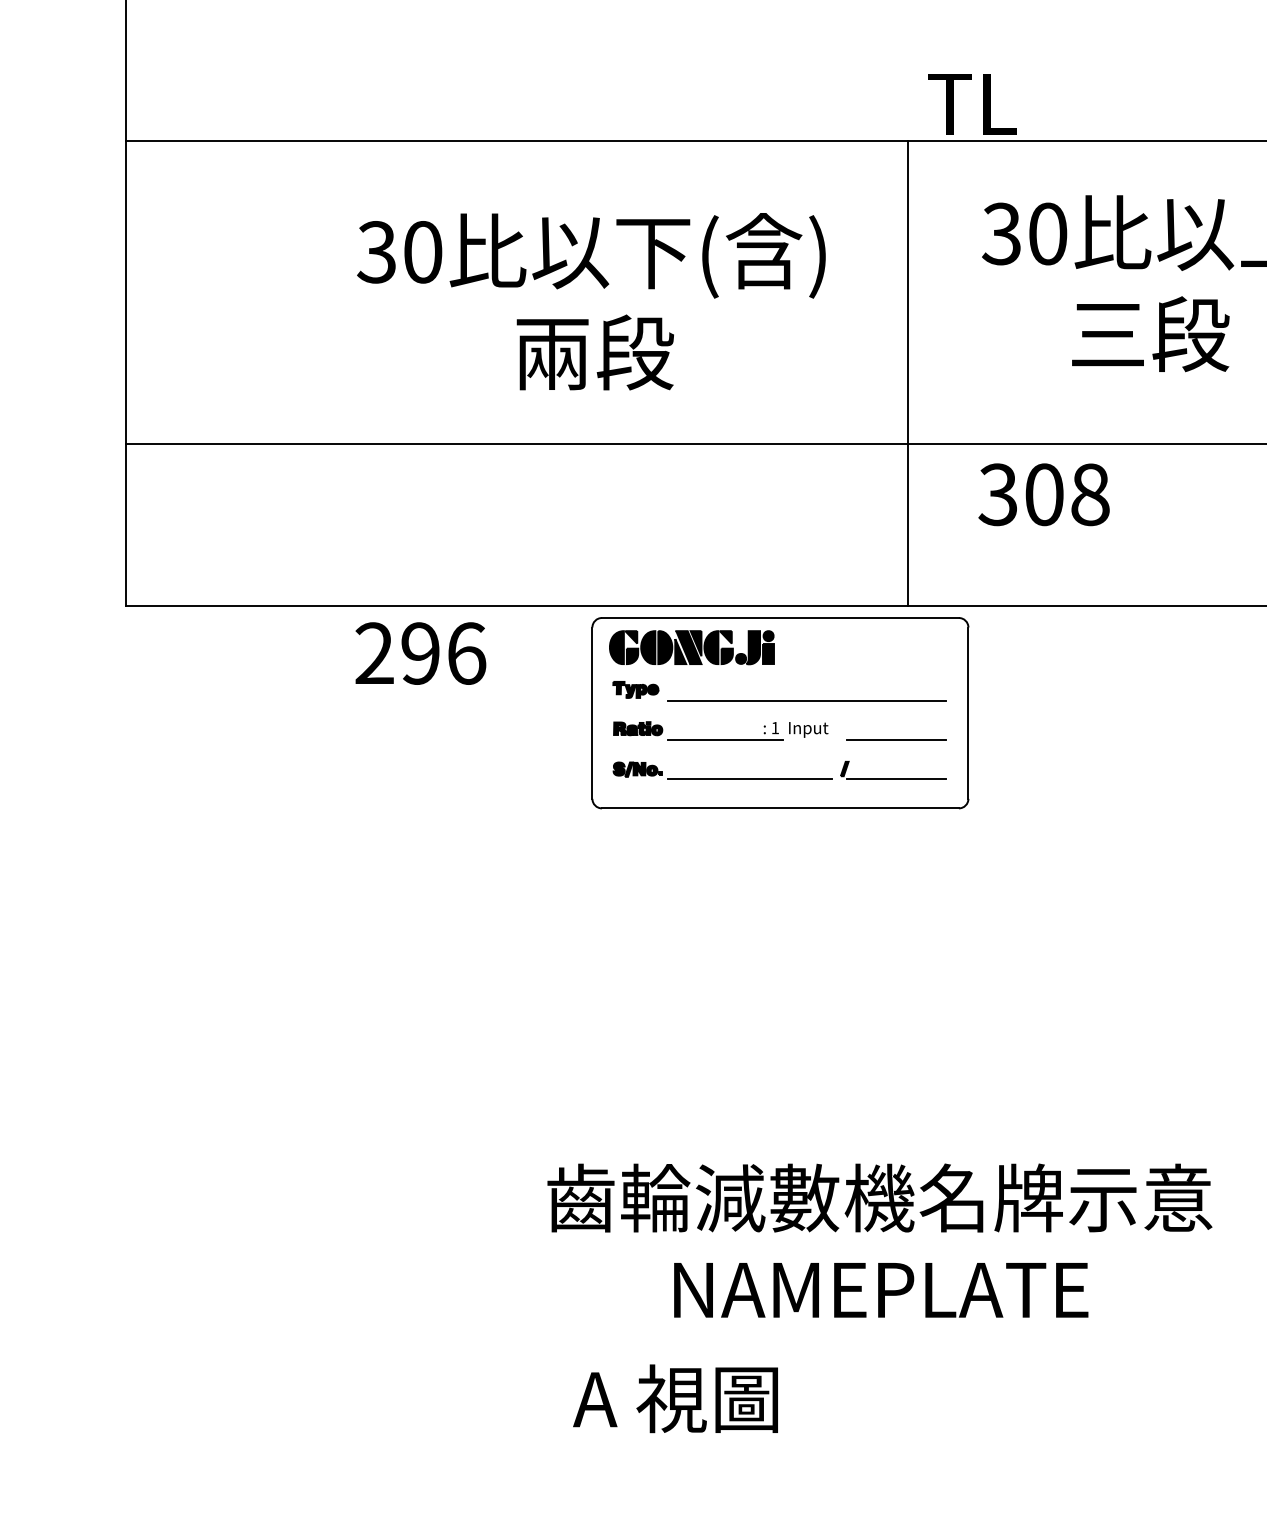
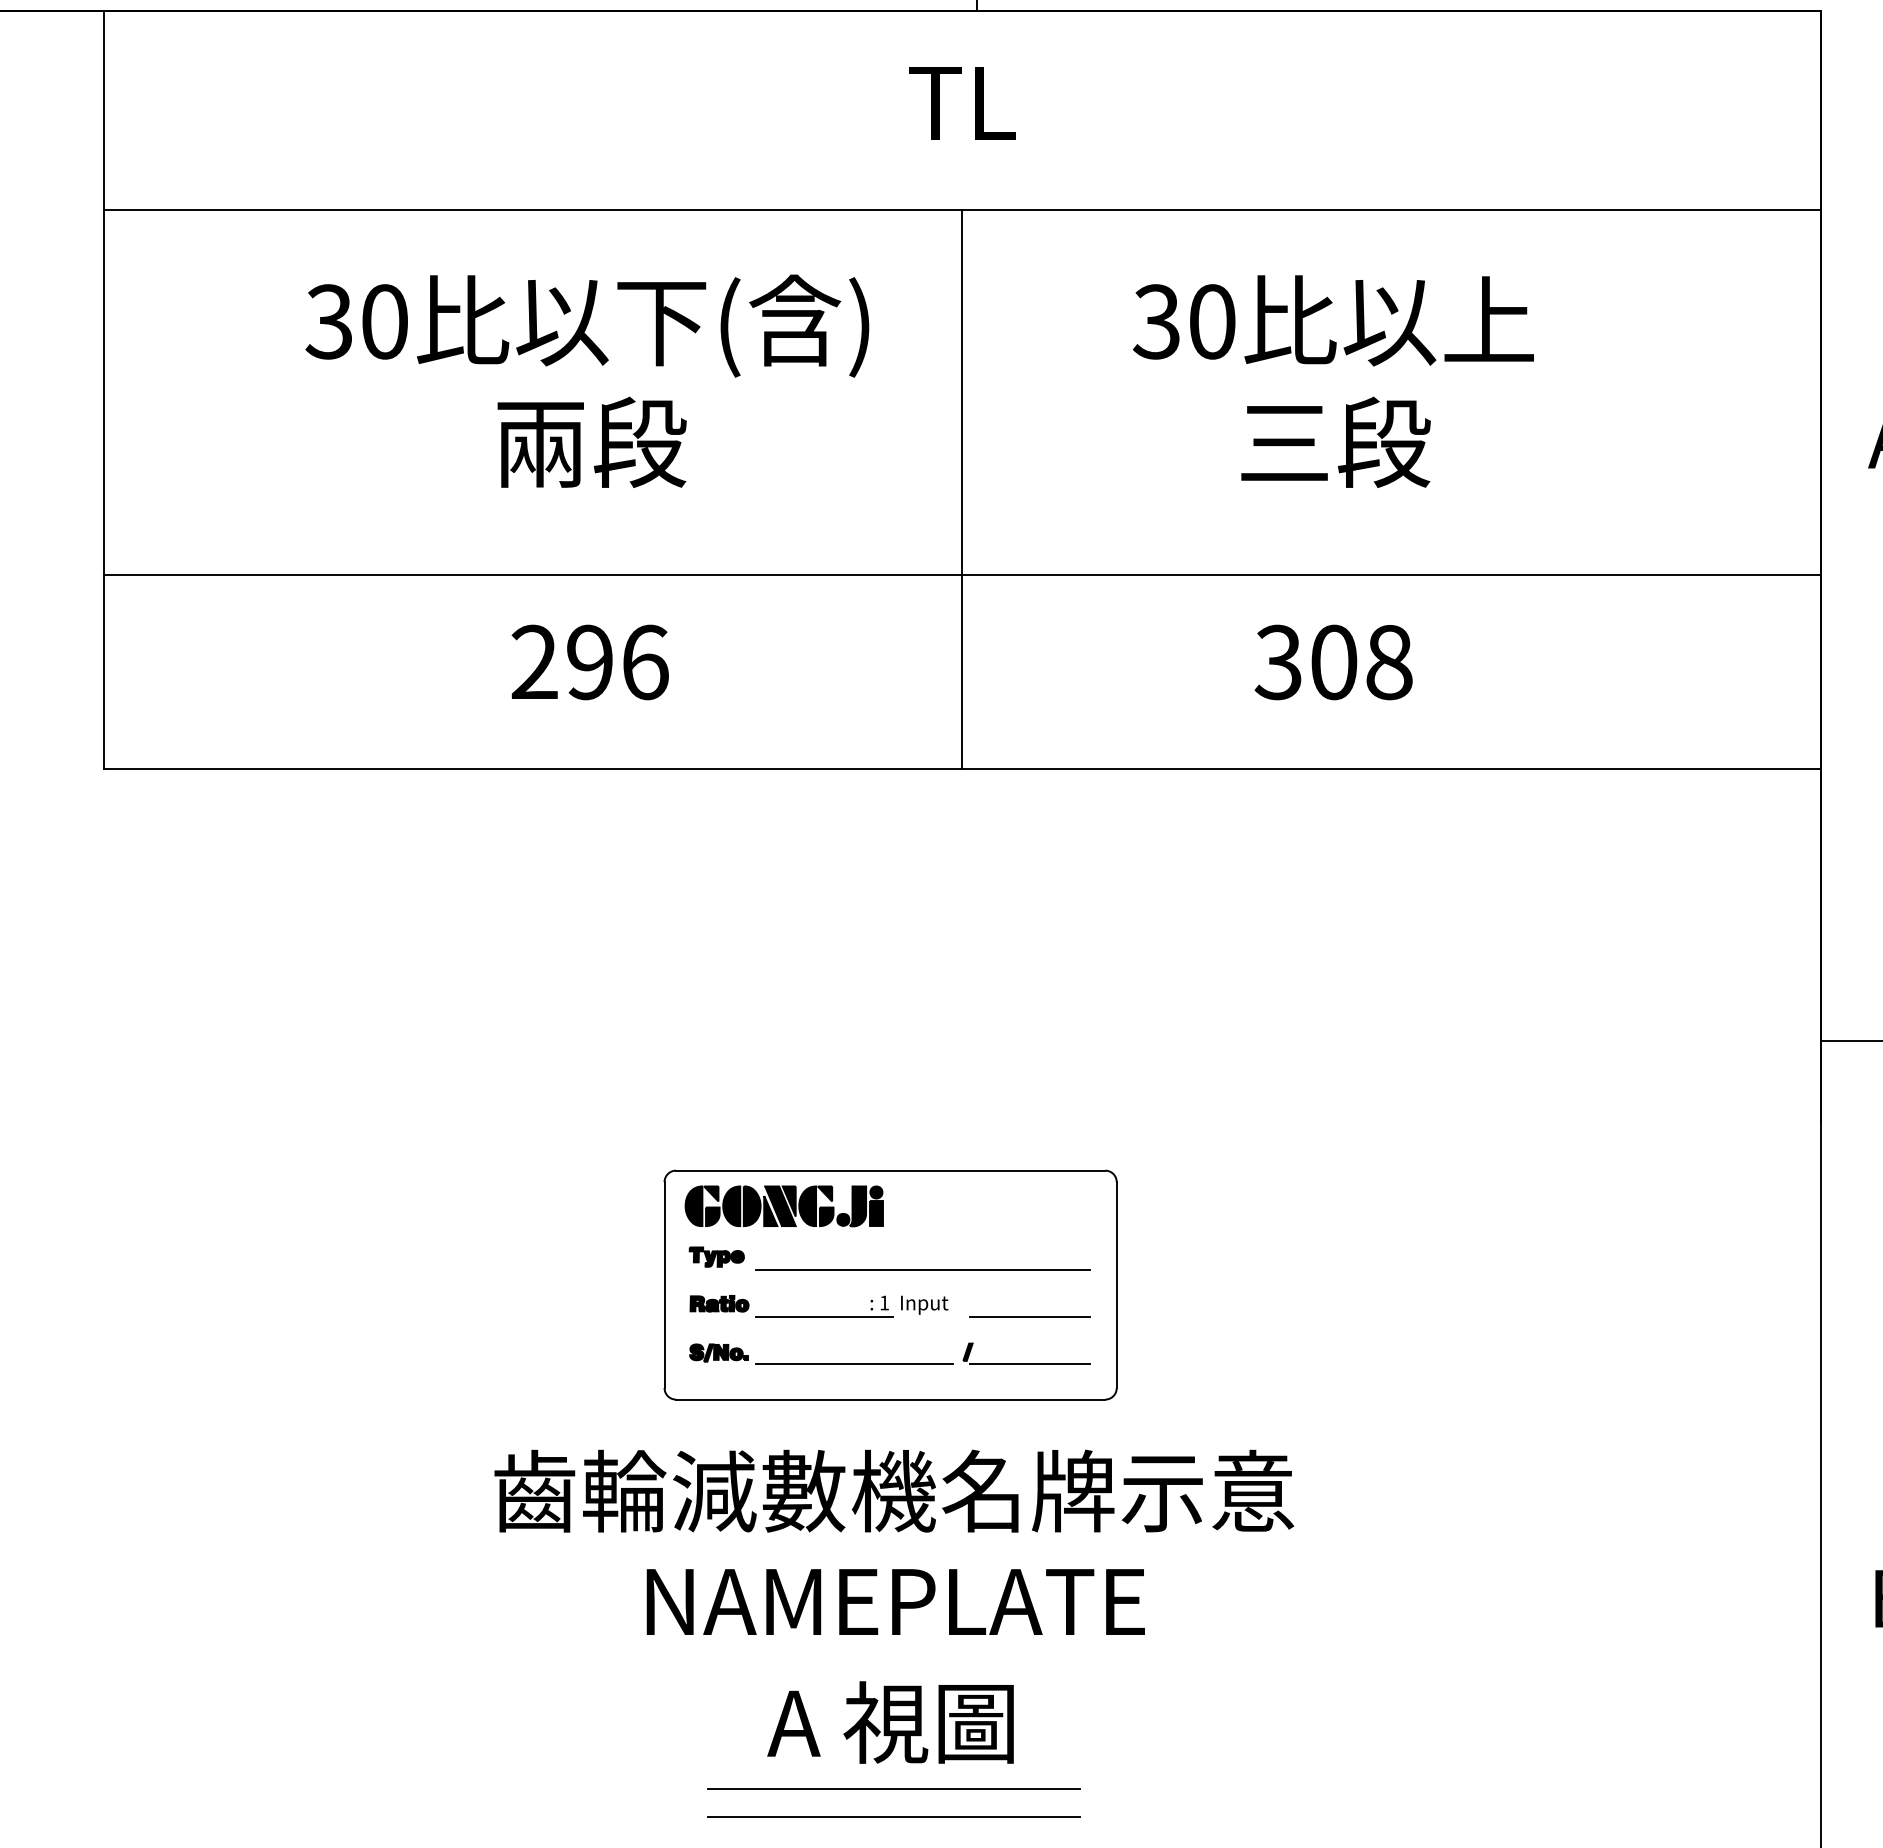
text: (972, 104) -> (962, 103), moved
text: (591, 301) -> (587, 380), moved
line: (908, 373) -> (962, 489), moved
text: (1043, 494) -> (1333, 662), moved
text: (420, 653) -> (589, 662), moved
part: (780, 712) -> (890, 1284), moved
text: (880, 1239) -> (894, 1541), moved
text: (675, 1398) -> (890, 1722), moved
line: (782, 1453) -> (893, 1788), added
line: (782, 1477) -> (893, 1817), added

